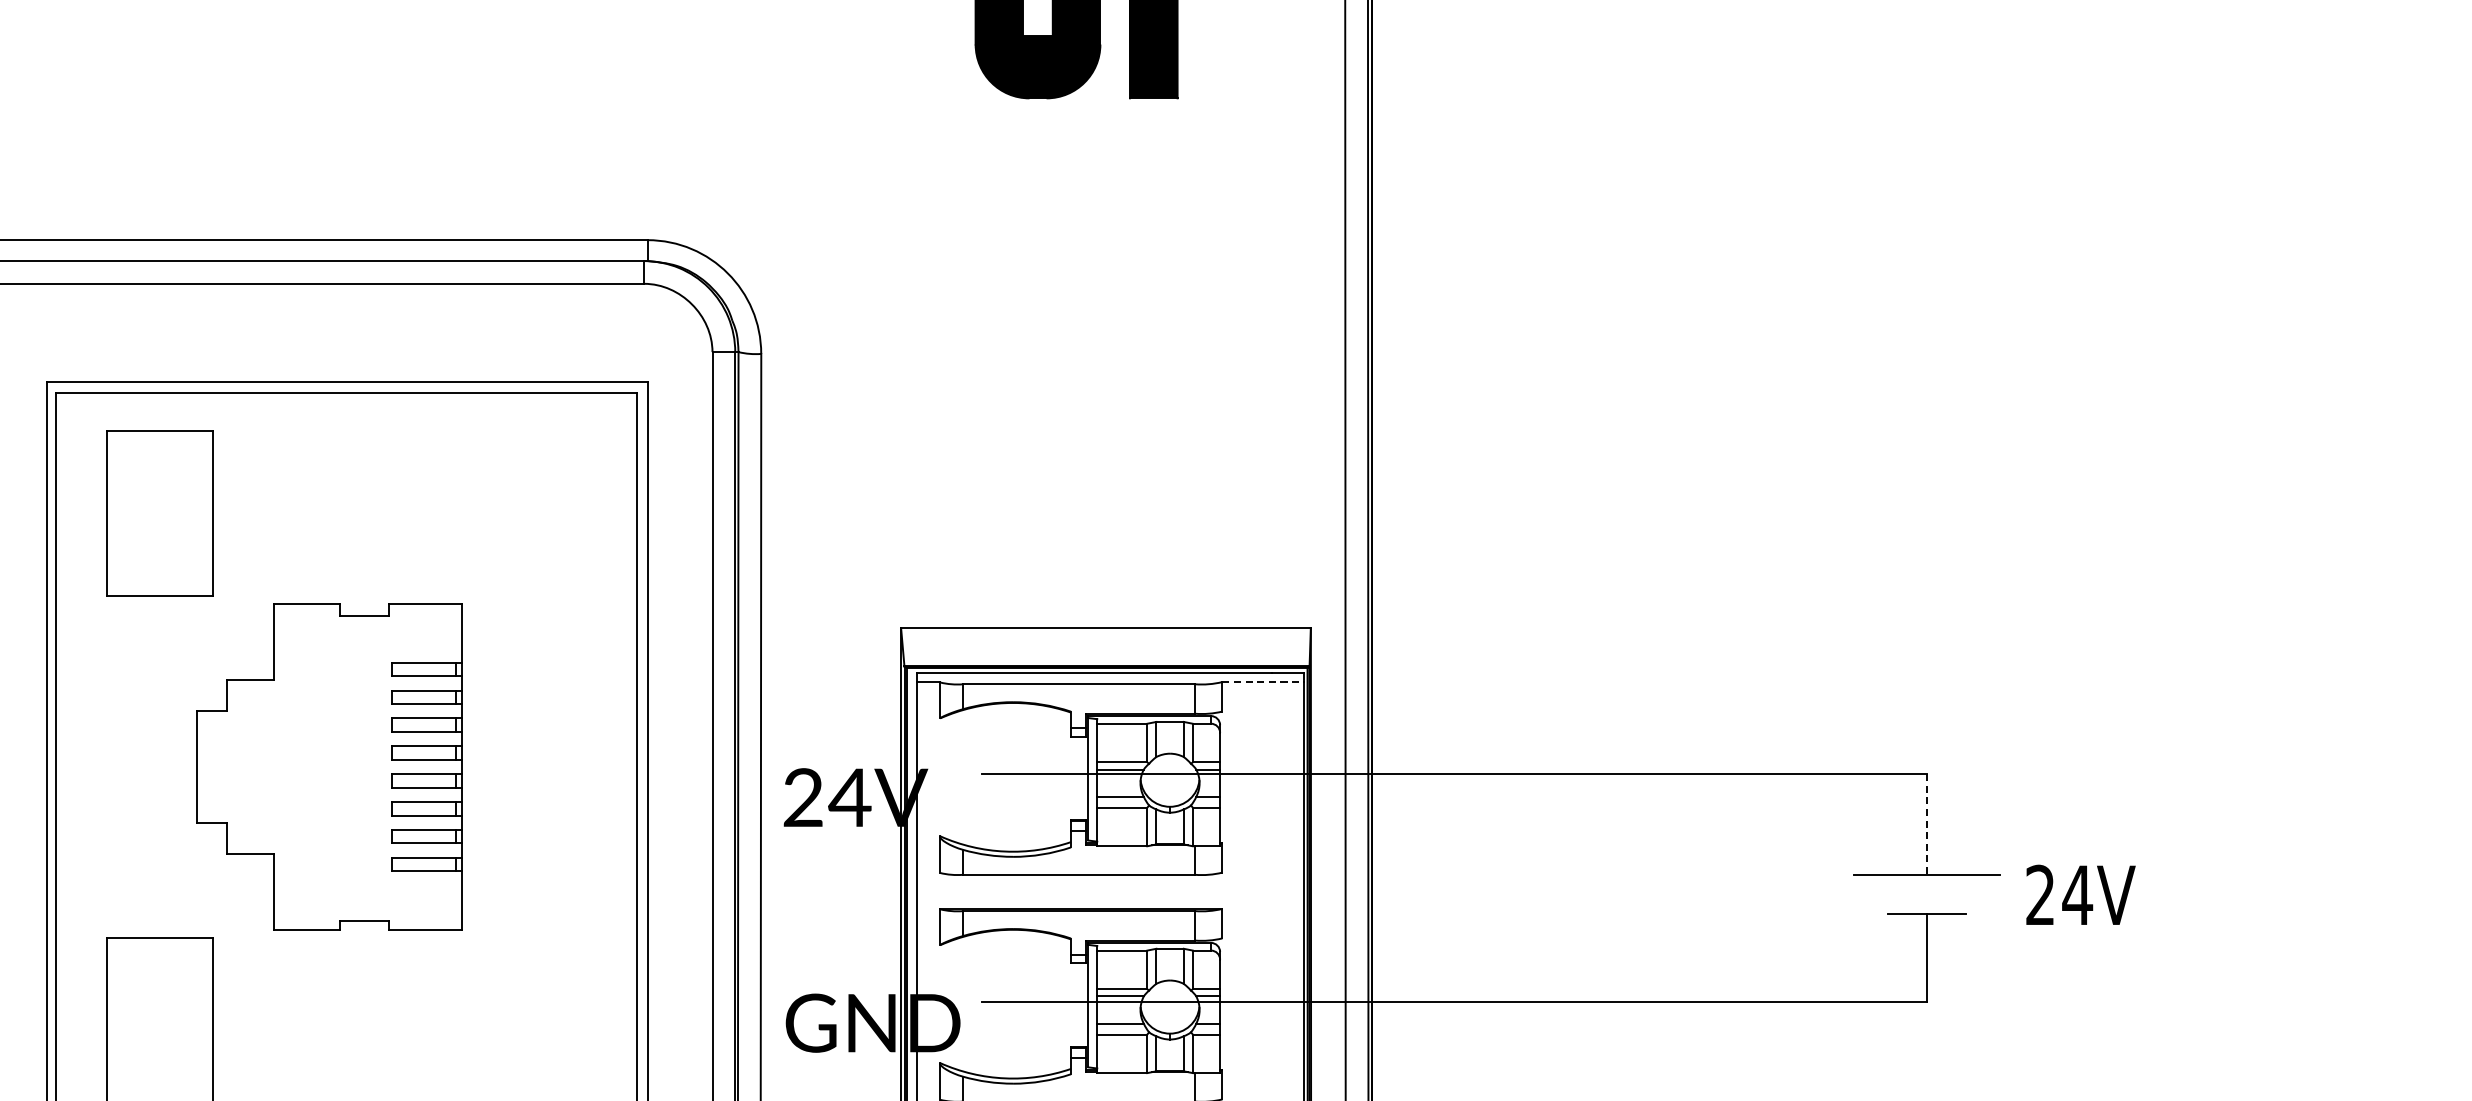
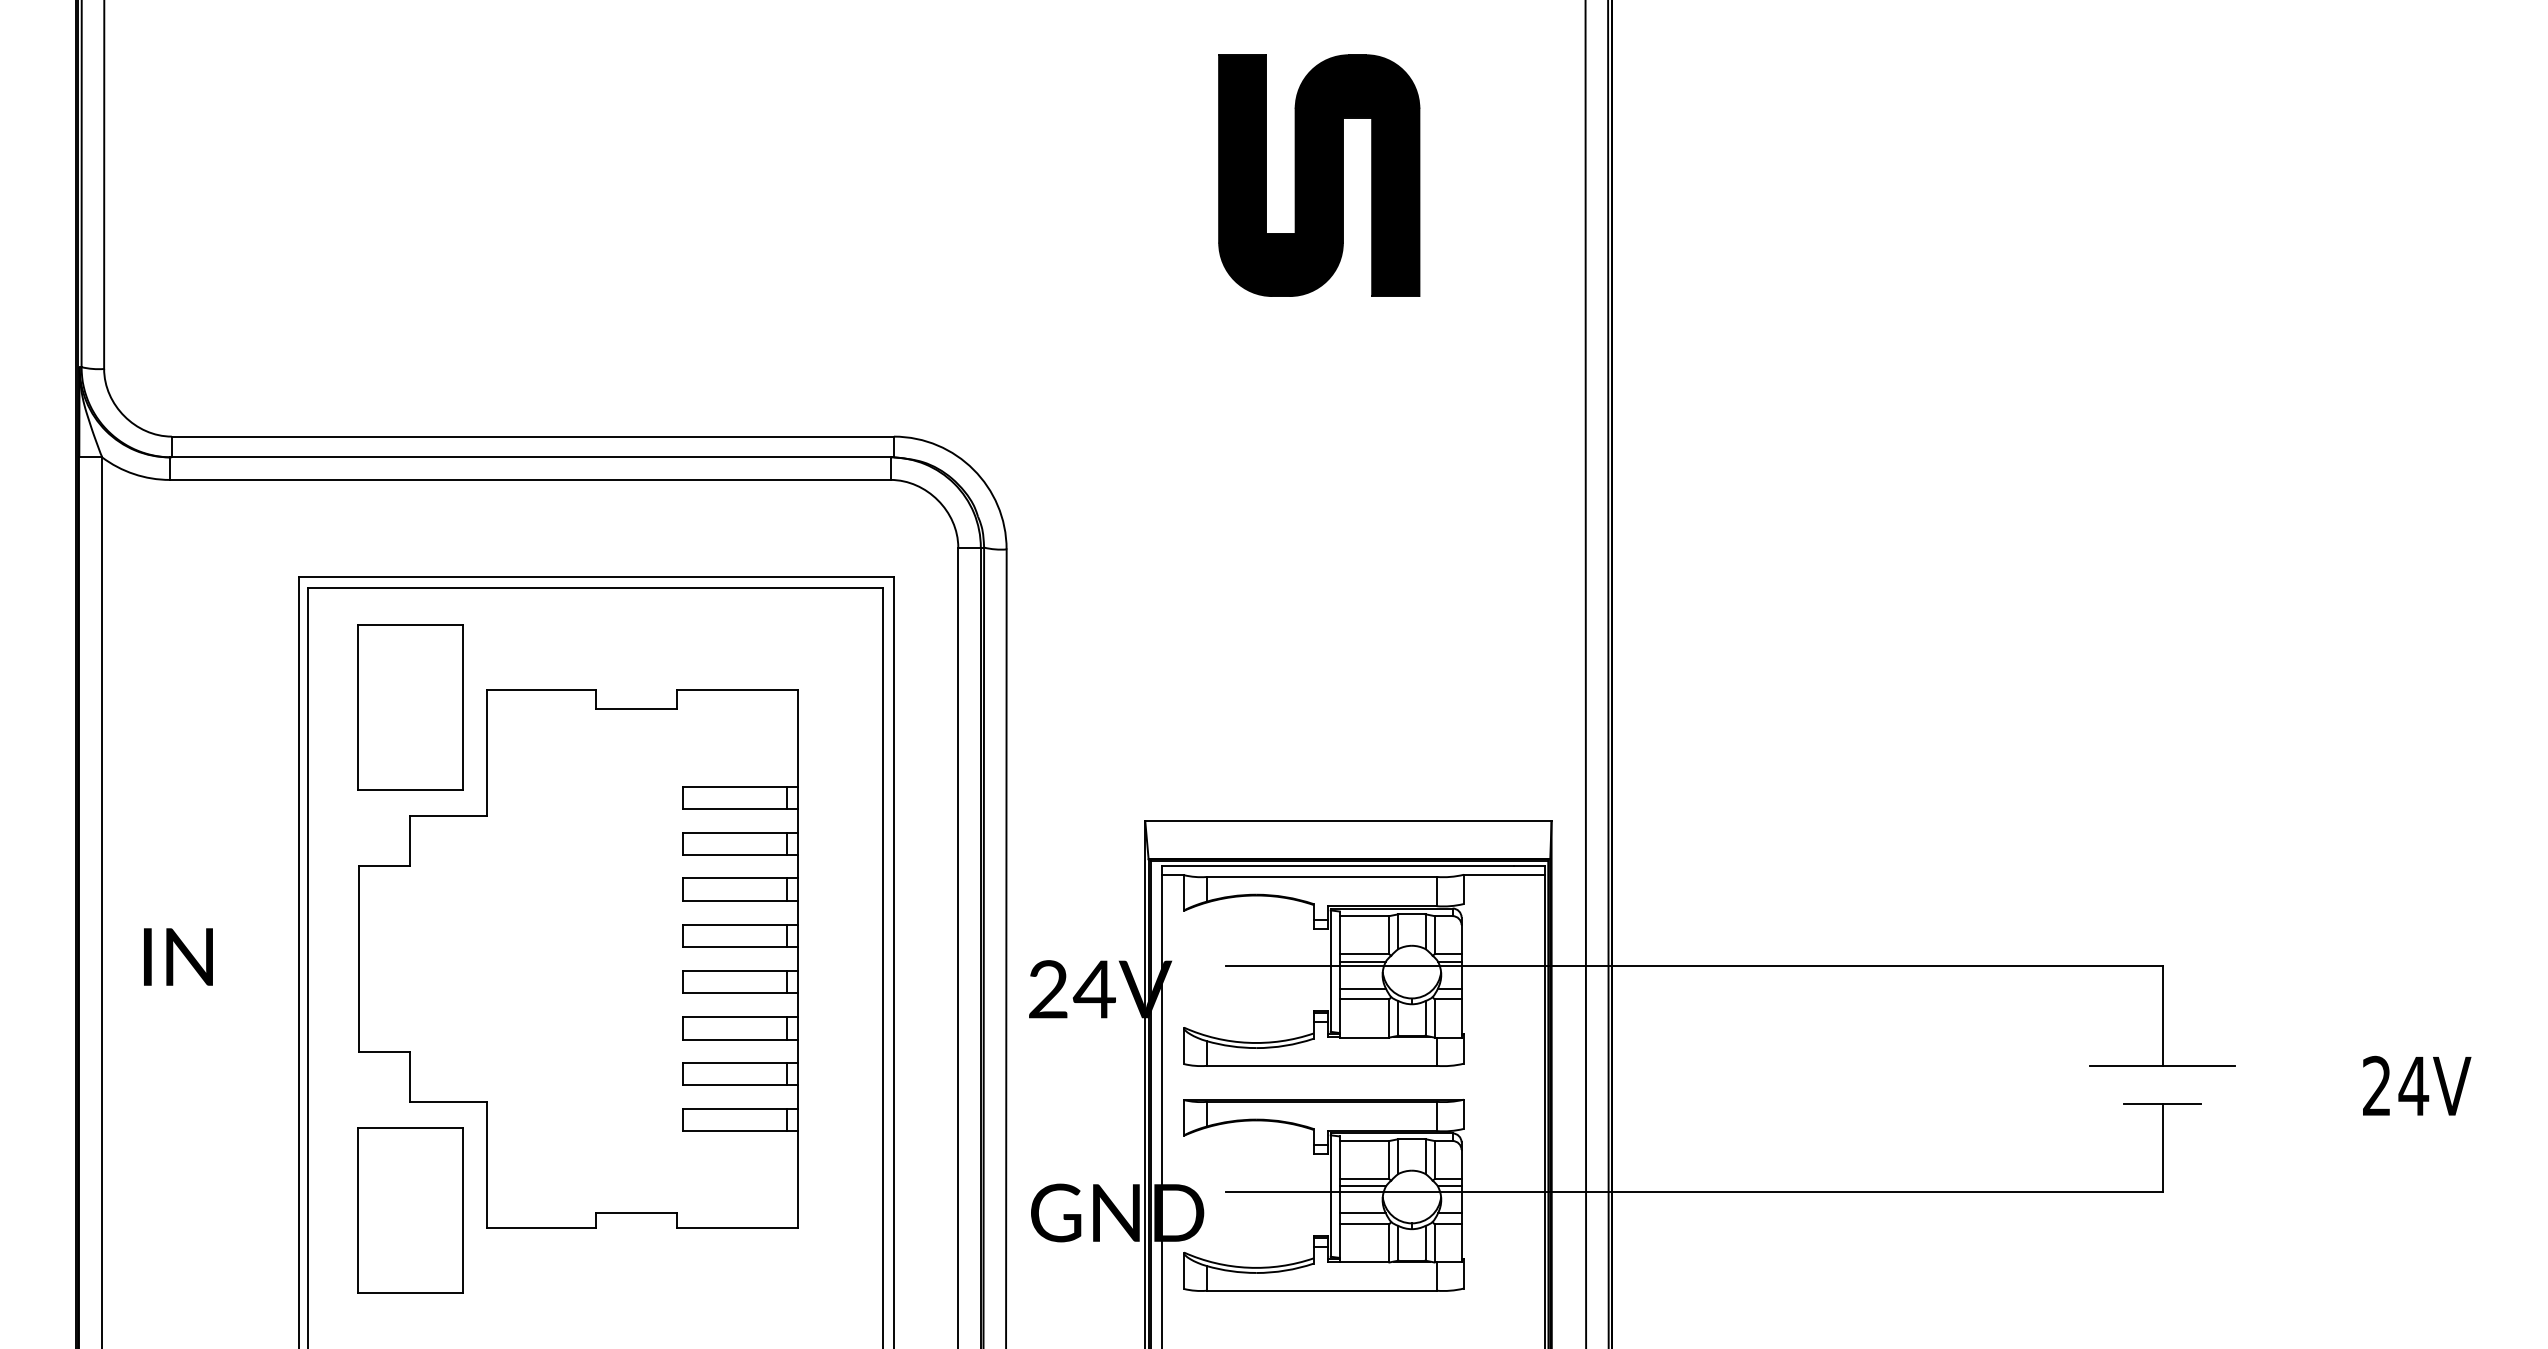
line: (1263, 681) -> (1504, 874), dashed -> solid
part: (329, 766) -> (578, 958), size x1.67
line: (1927, 824) -> (2162, 1015), dashed -> solid
text: (2081, 894) -> (2417, 1085), moved

